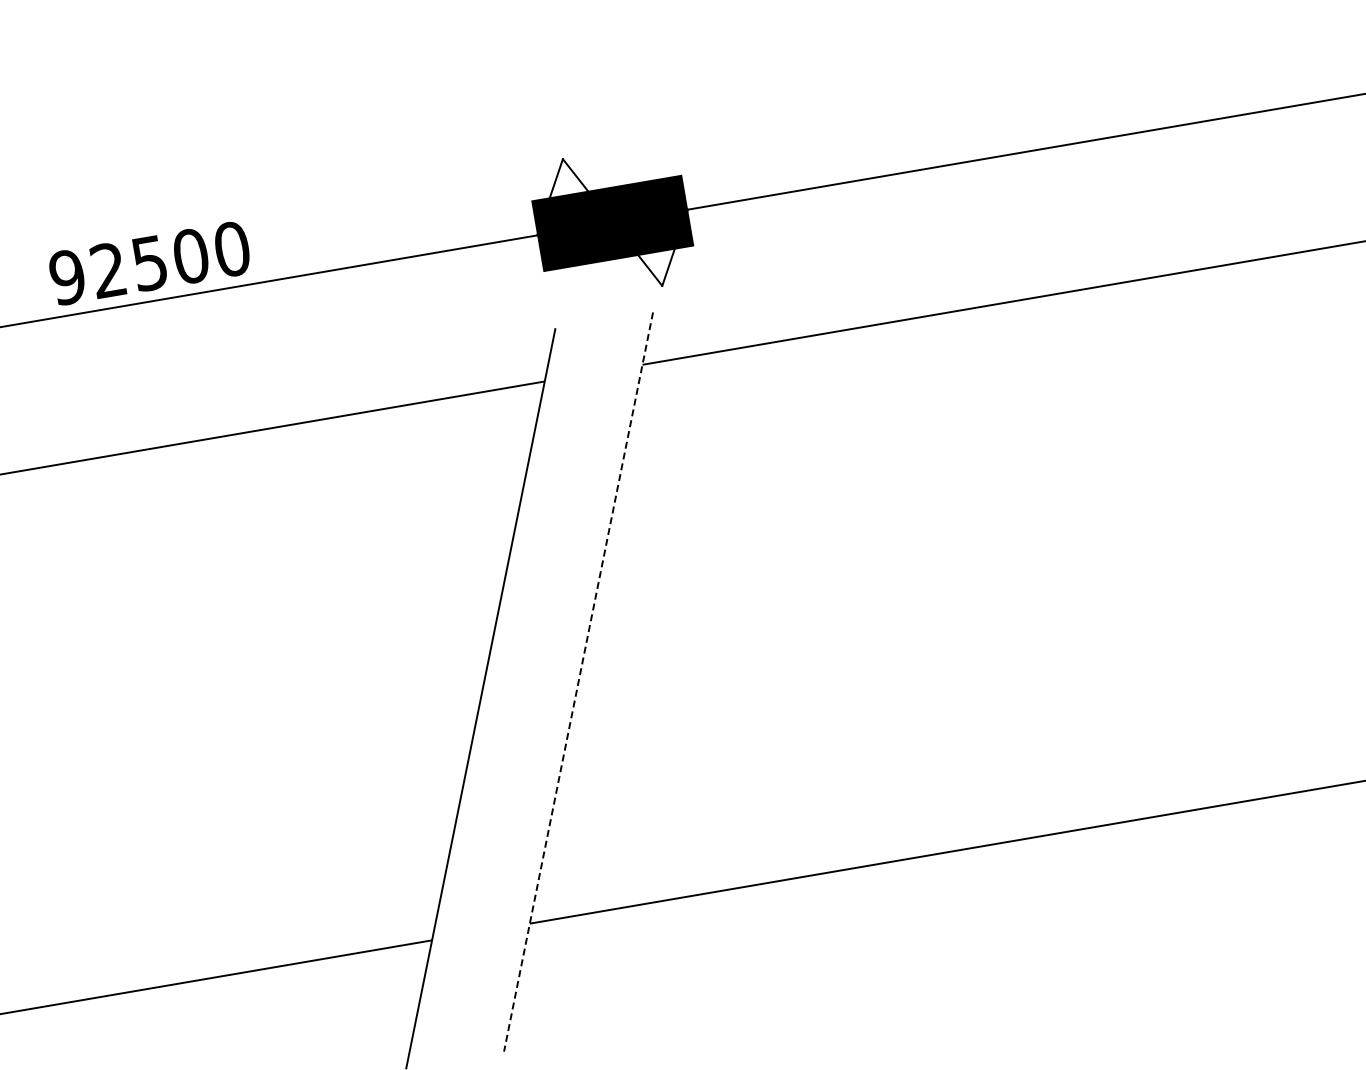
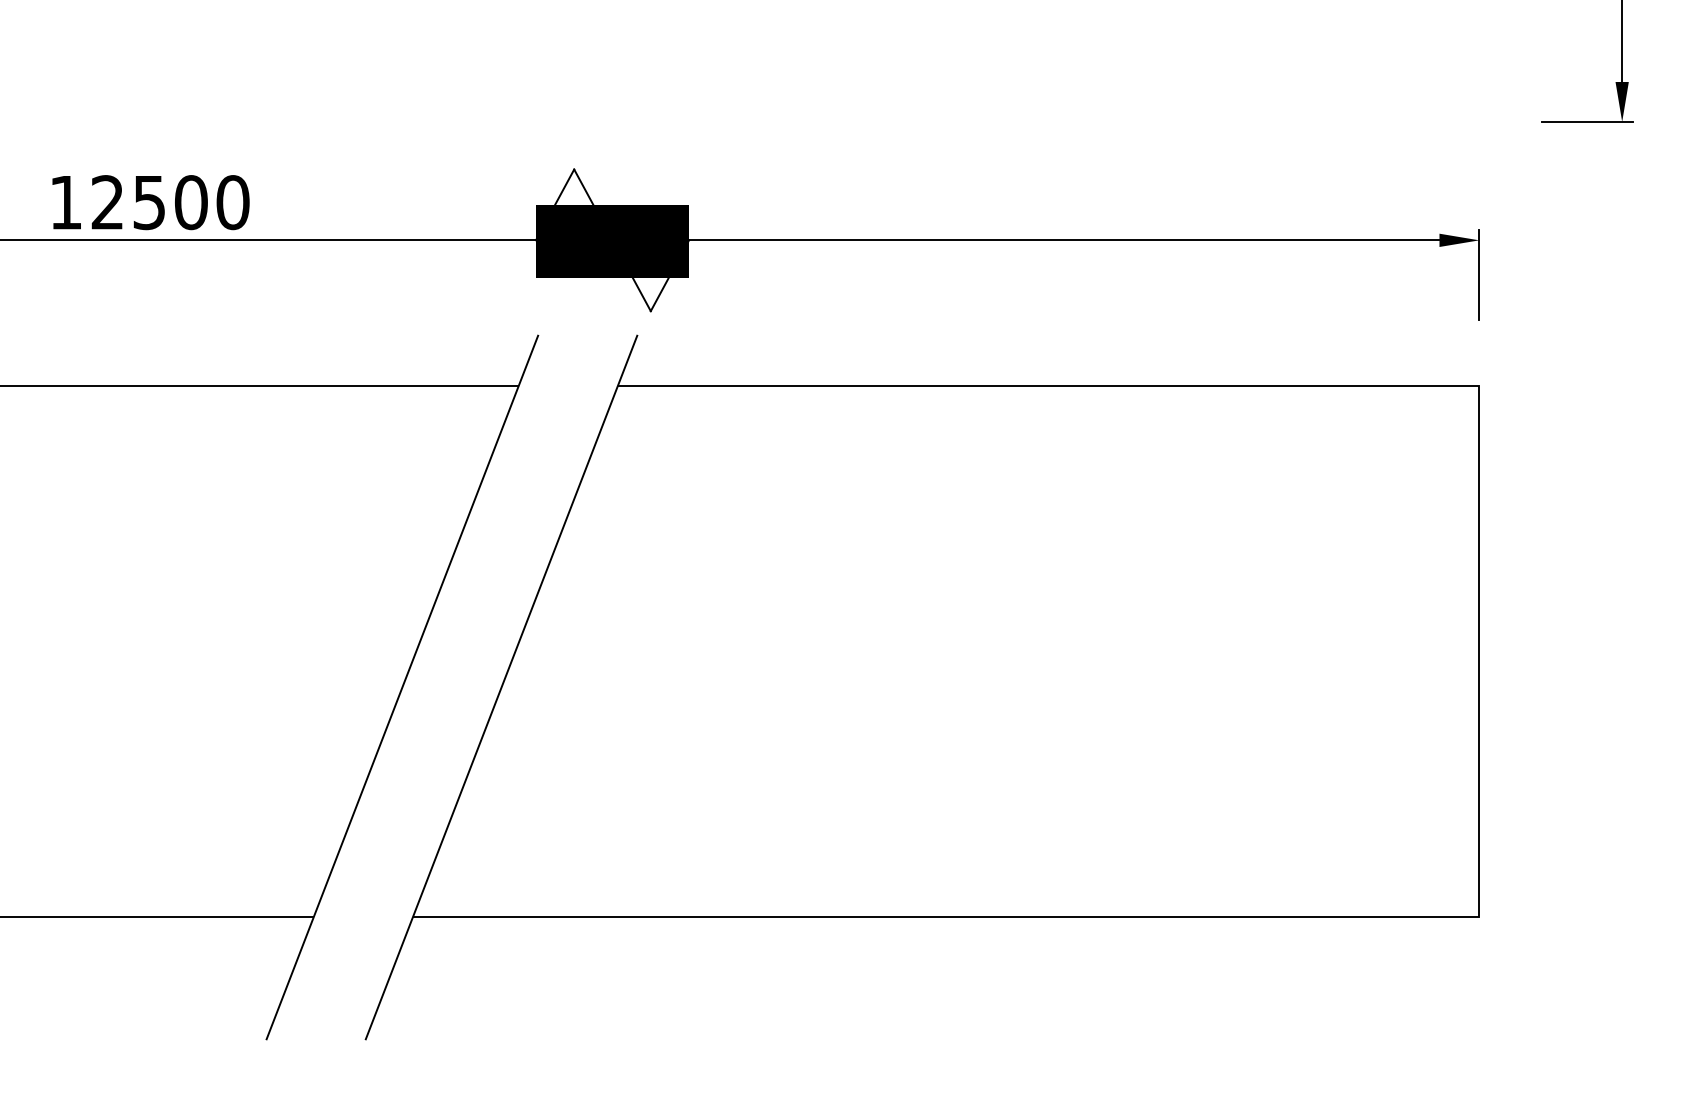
text: (67, 277) -> (65, 202), 92500 -> 12500
line: (578, 682) -> (501, 687), dashed -> solid

